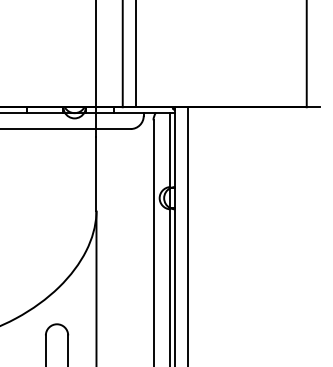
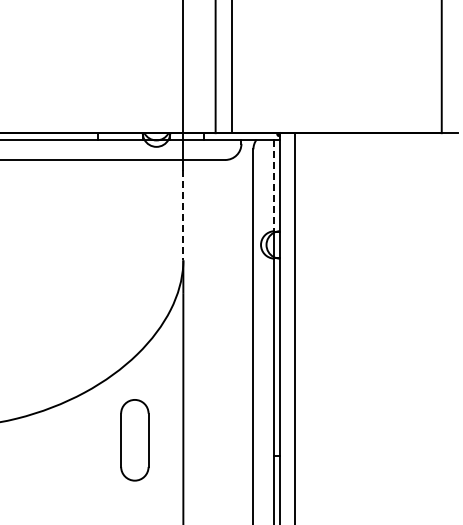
line: (169, 149) -> (273, 185), solid -> dashed
line: (96, 174) -> (183, 215), solid -> dashed

